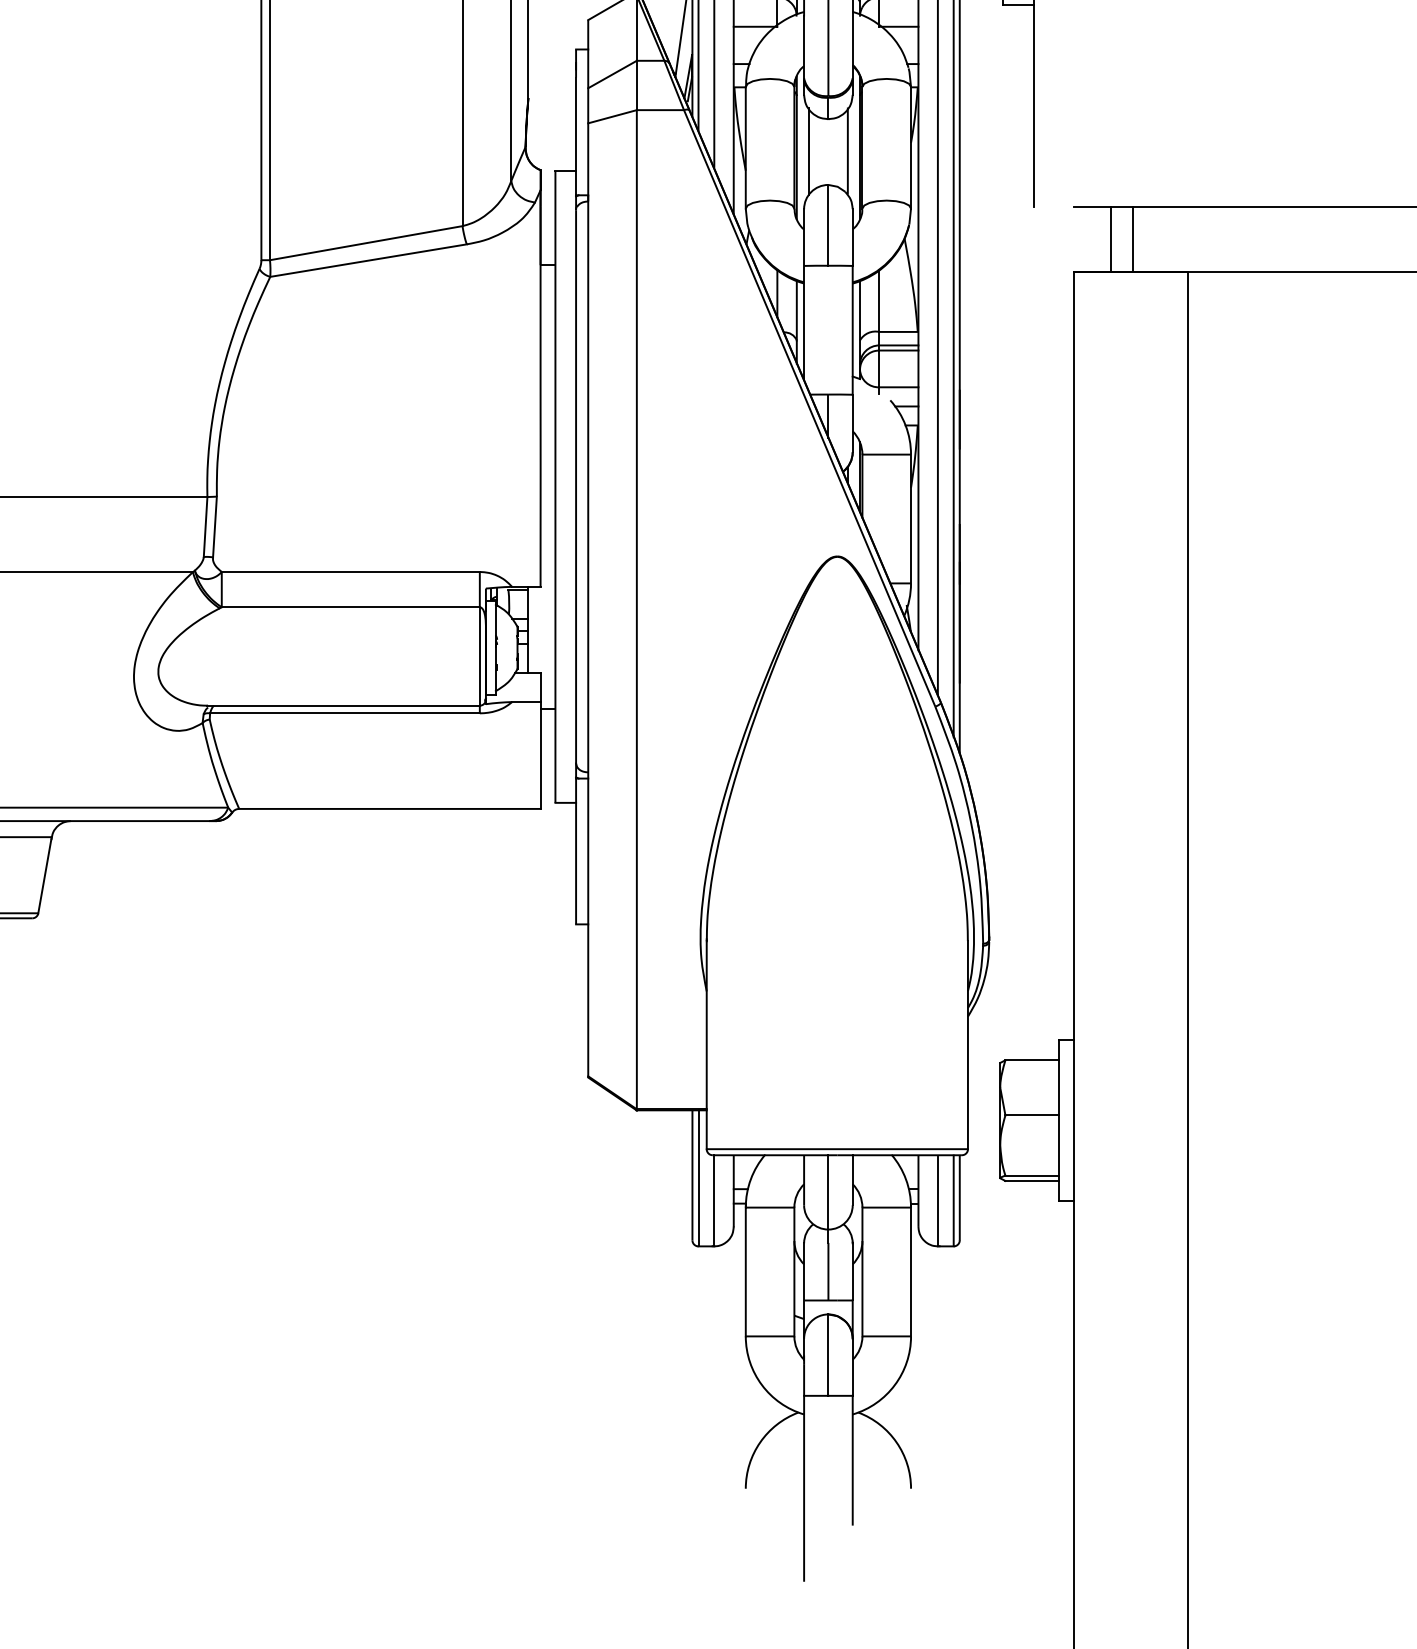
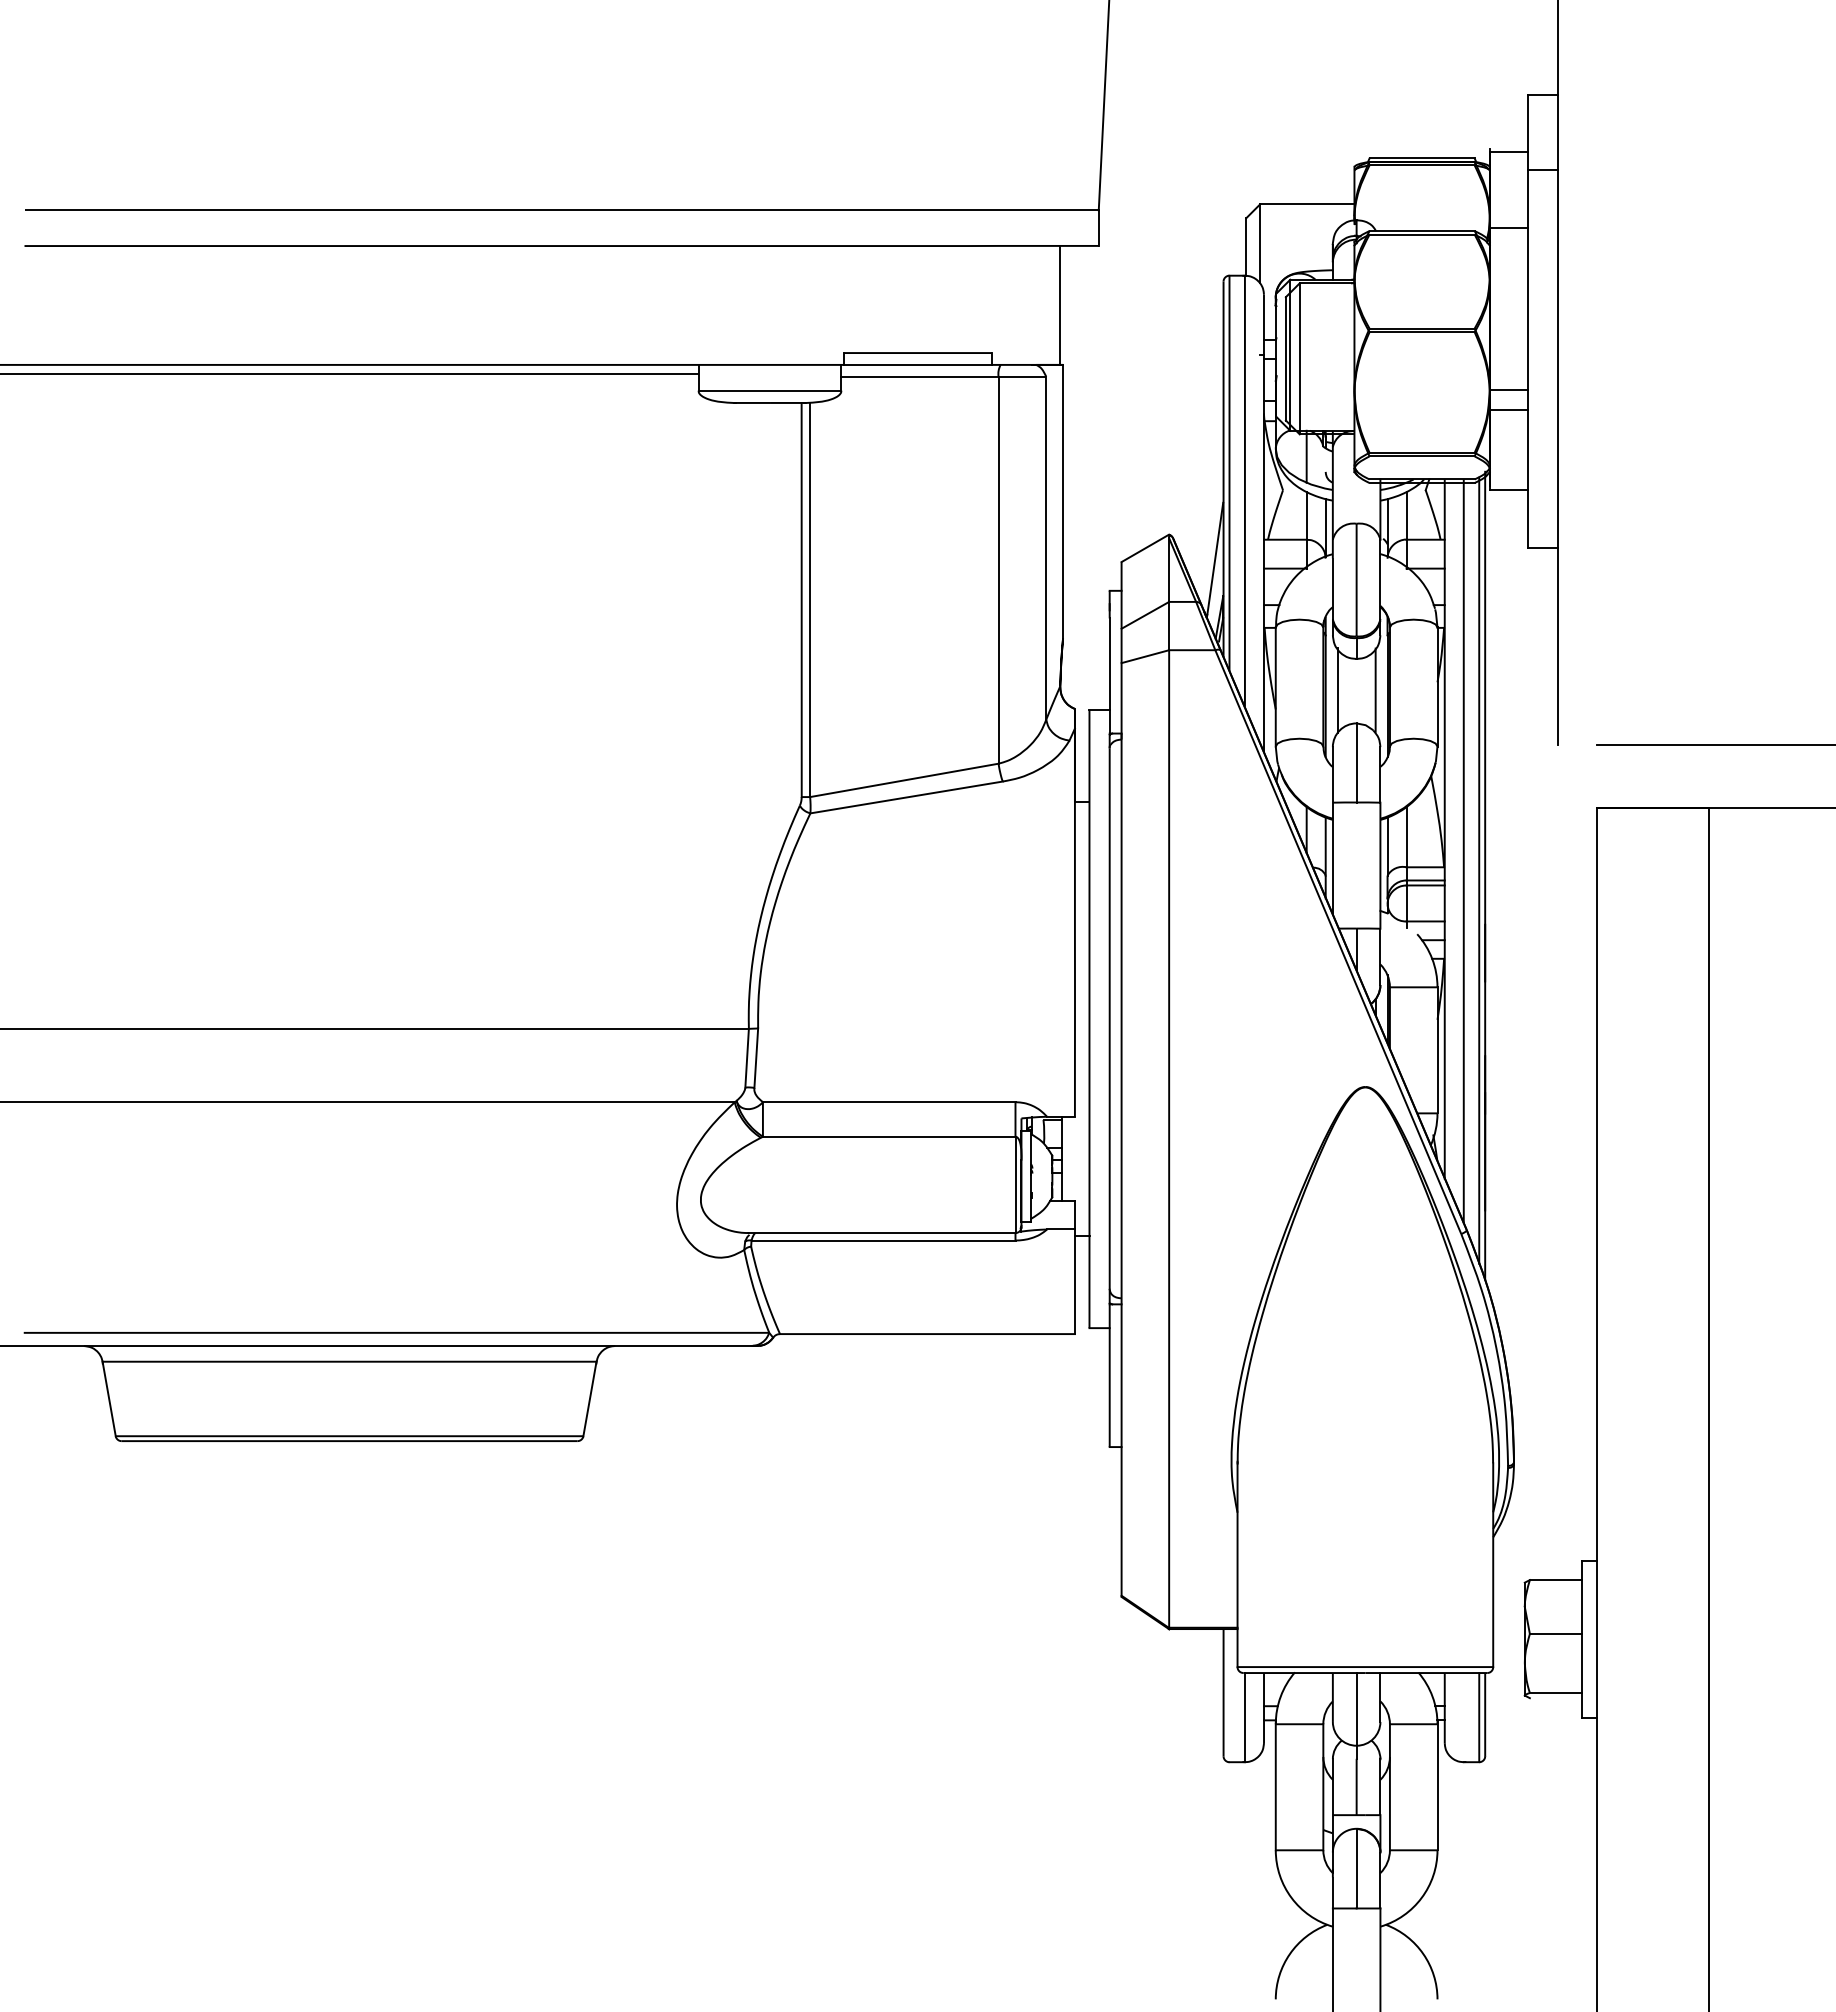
line: (1111, 239) -> (1633, 776), removed
line: (1133, 239) -> (1655, 776), removed
line: (698, 1178) -> (1229, 1695), removed
line: (1031, 1181) -> (1555, 1698), removed
line: (937, 1201) -> (1463, 1718), removed

